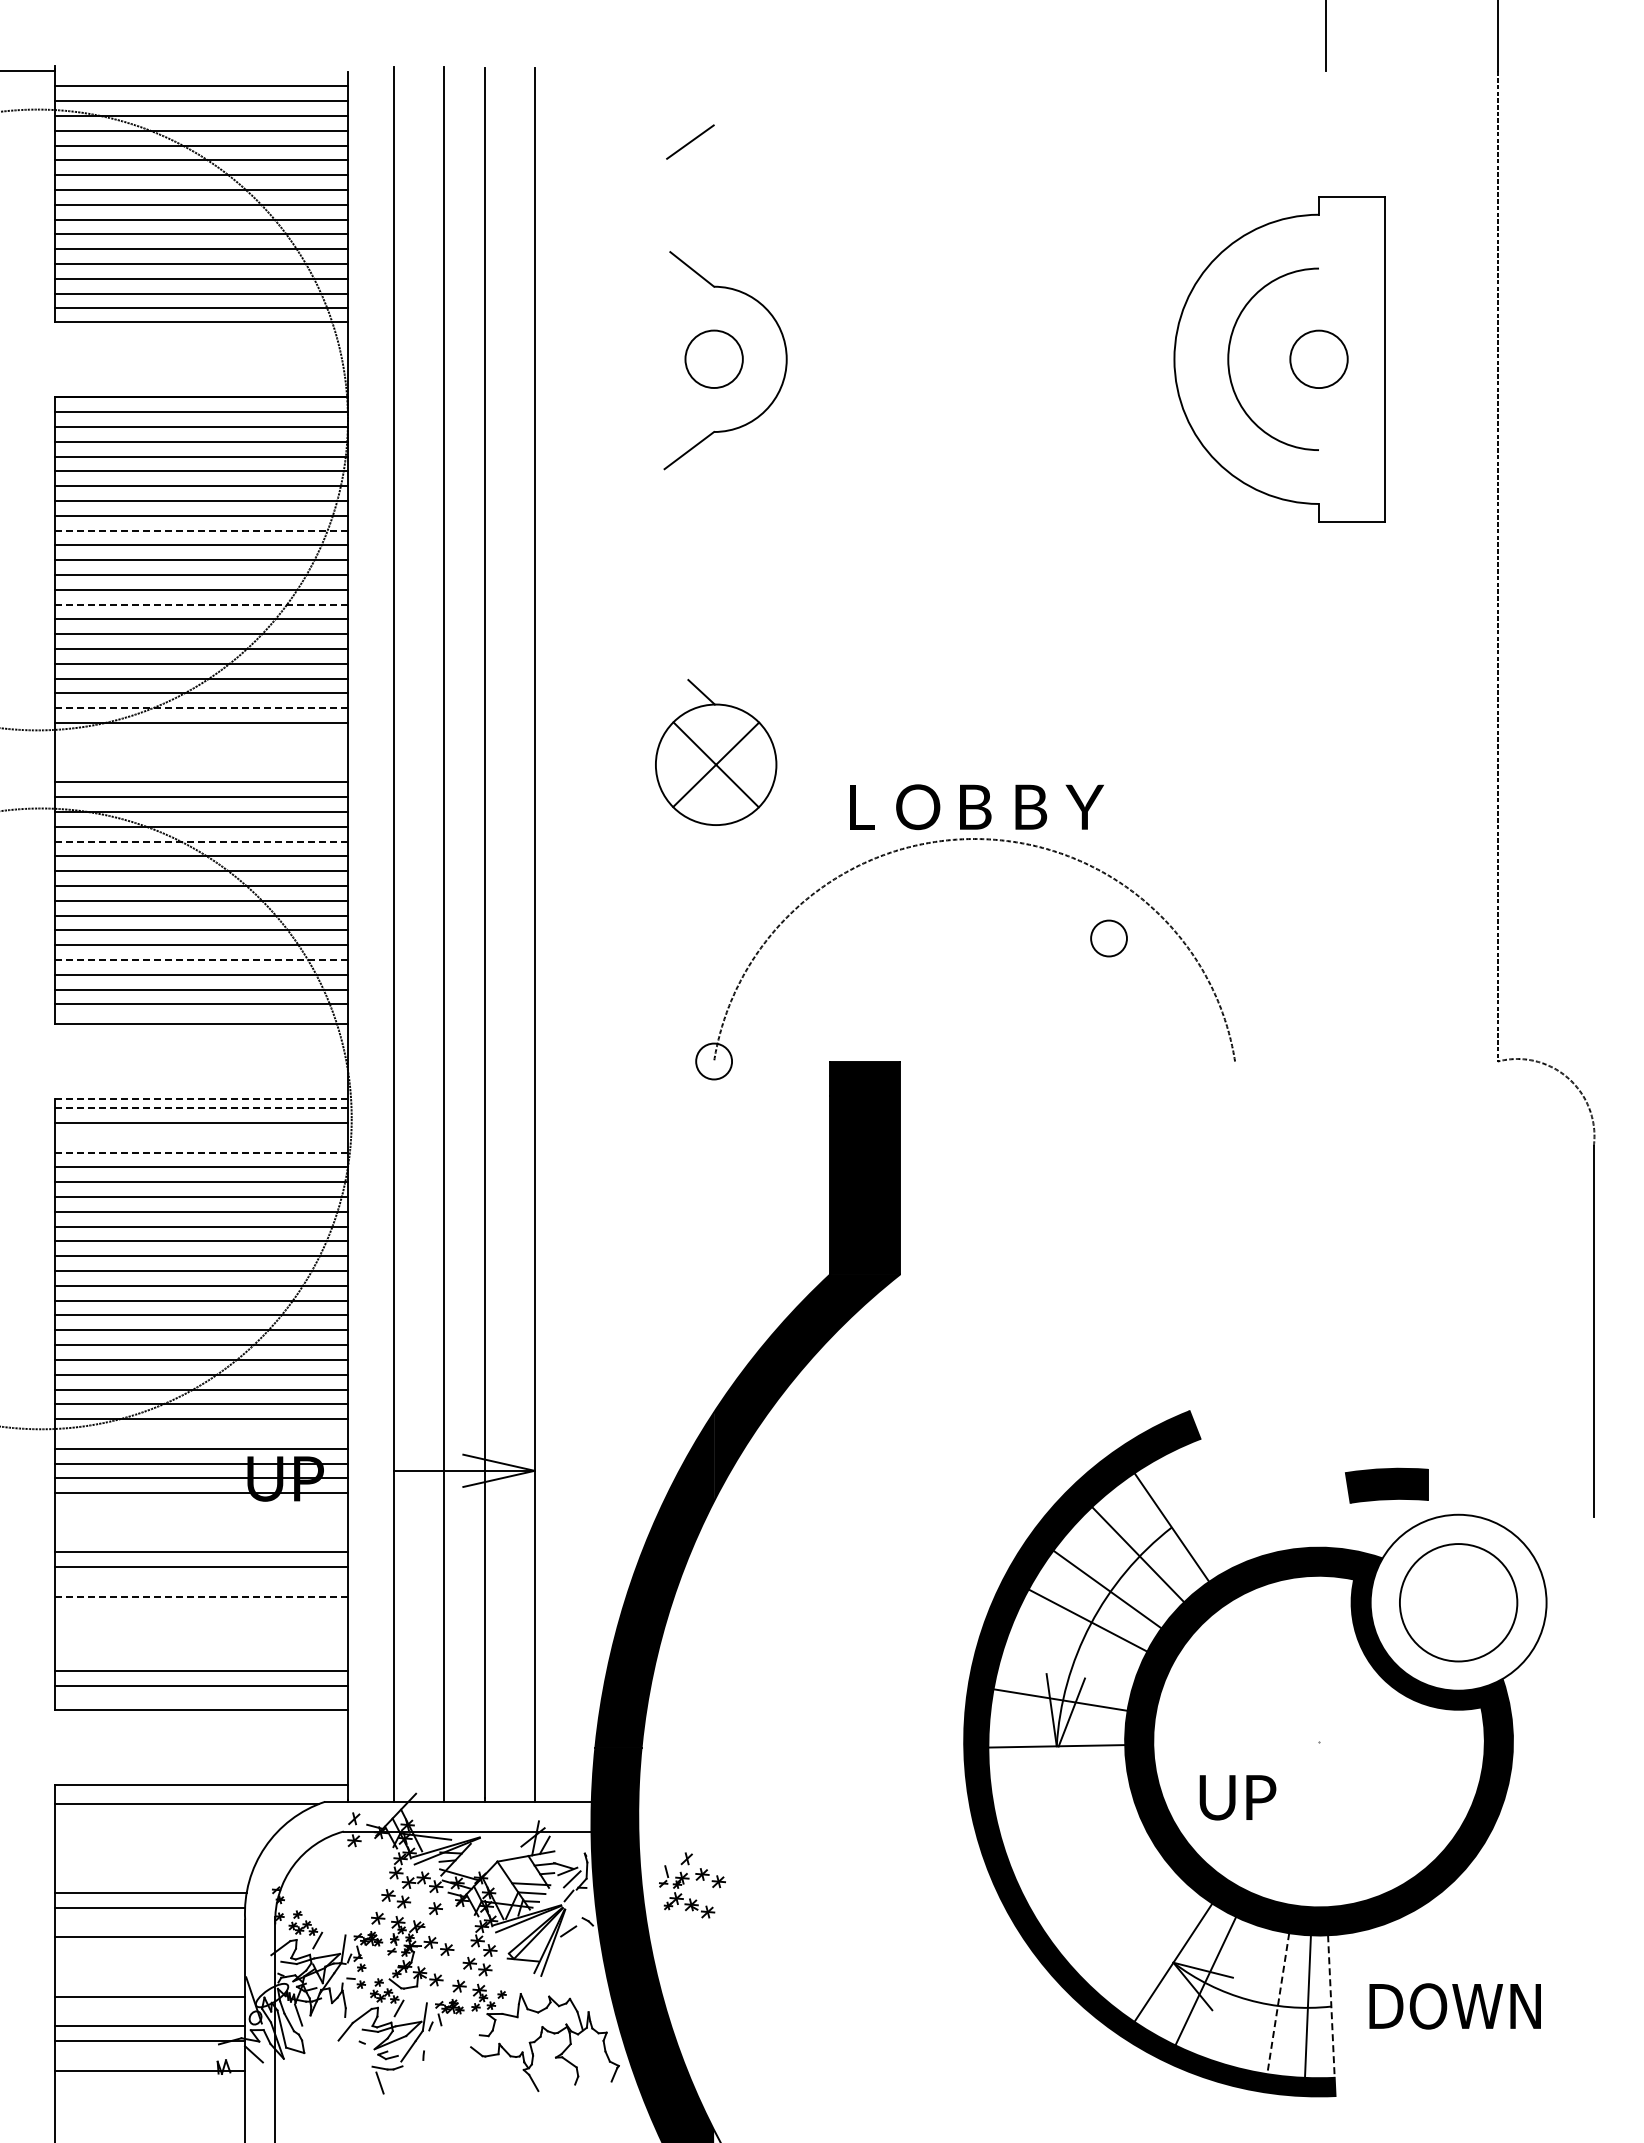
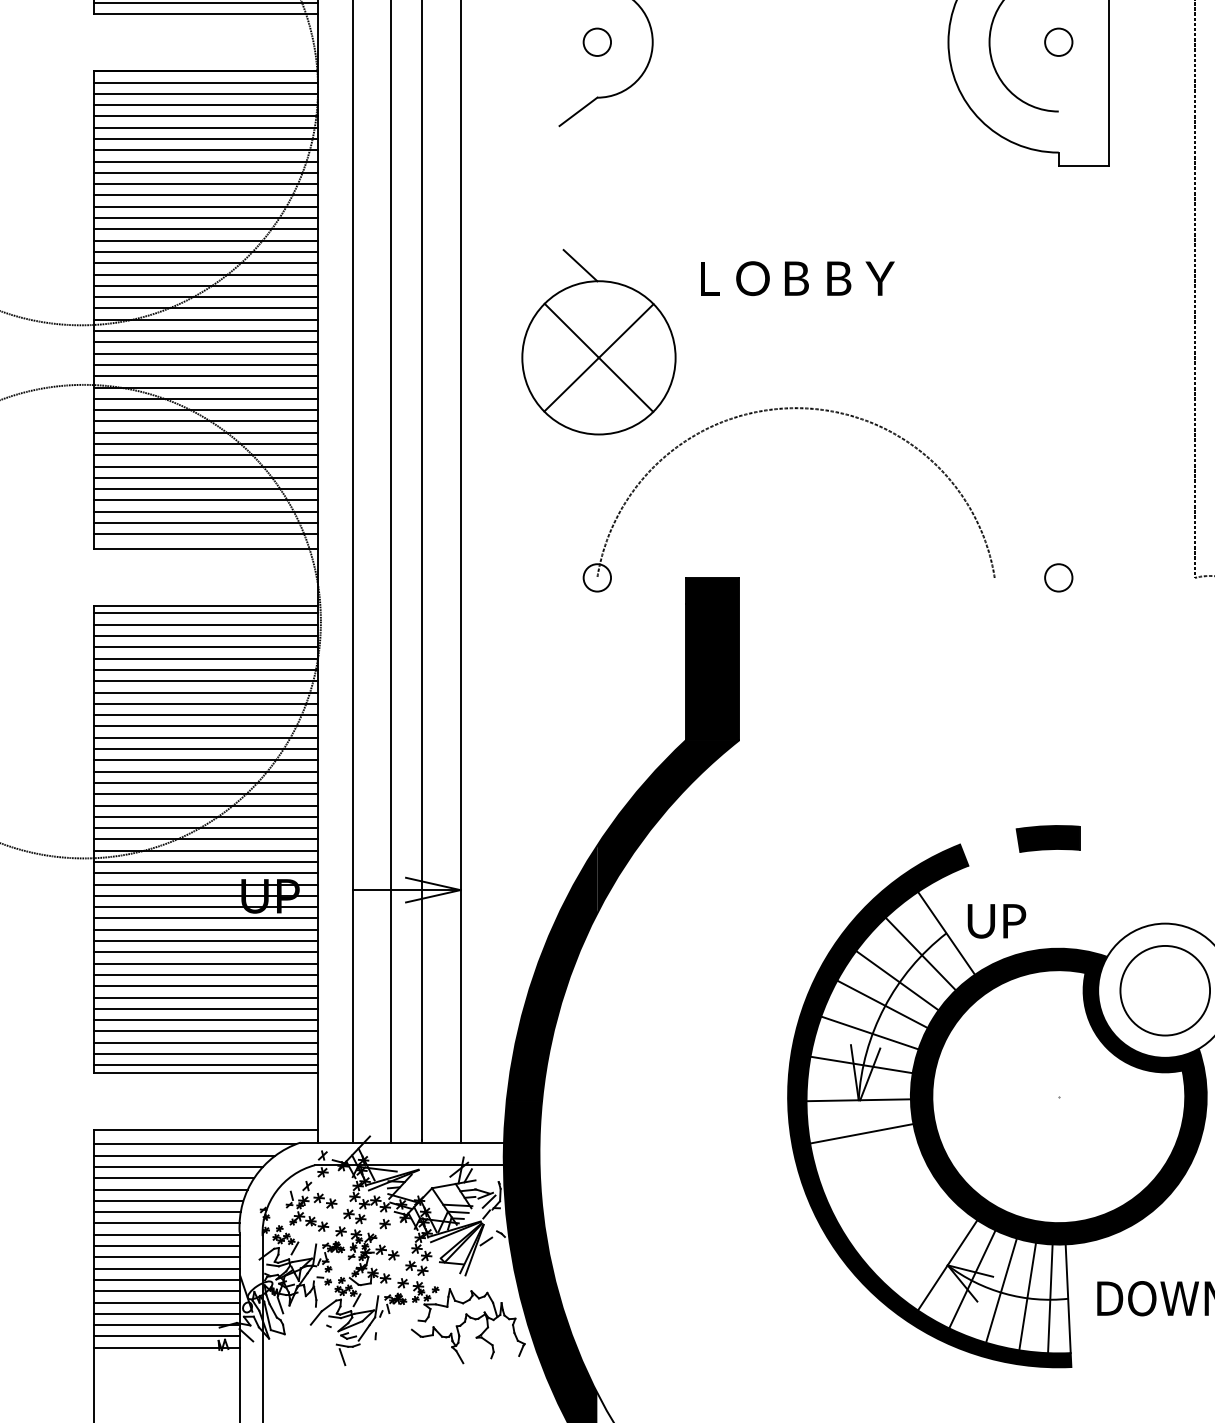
circle: (713, 359) -> (596, 42), size x0.62
circle: (1318, 359) -> (1058, 42), size x0.62
line: (201, 530) -> (206, 172), dashed -> solid
line: (201, 604) -> (206, 229), dashed -> solid
line: (201, 708) -> (206, 308), dashed -> solid
line: (201, 737) -> (206, 330), added
line: (201, 752) -> (206, 342), added
part: (715, 752) -> (598, 342), size x1.67
line: (201, 767) -> (206, 353), added
text: (976, 807) -> (797, 278), moved
line: (201, 841) -> (206, 410), dashed -> solid
circle: (1108, 938) -> (1058, 577), moved
line: (201, 960) -> (206, 500), dashed -> solid
line: (201, 1098) -> (206, 606), dashed -> solid
line: (201, 1108) -> (206, 613), dashed -> solid
line: (201, 1137) -> (206, 635), added
line: (201, 1152) -> (206, 647), dashed -> solid
line: (201, 1433) -> (206, 861), added
part: (1386, 1485) -> (1047, 838), moved
line: (201, 1508) -> (206, 918), added
line: (201, 1522) -> (206, 929), added
line: (201, 1537) -> (206, 940), added
line: (201, 1582) -> (206, 975), added
line: (201, 1596) -> (206, 985), dashed -> solid
line: (201, 1611) -> (206, 997), added
line: (201, 1626) -> (206, 1008), added
line: (201, 1641) -> (206, 1020), added
line: (201, 1656) -> (206, 1031), added
line: (1071, 1657) -> (869, 1032), added
line: (201, 1700) -> (206, 1065), added
line: (1060, 1790) -> (861, 1133), added
text: (1237, 1797) -> (996, 921), moved
line: (173, 1818) -> (184, 1155), added
line: (164, 1833) -> (178, 1166), added
line: (159, 1848) -> (174, 1178), added
line: (154, 1863) -> (170, 1189), added
line: (152, 1878) -> (168, 1201), added
part: (696, 1880) -> (314, 1202), moved
line: (149, 1922) -> (166, 1234), added
line: (149, 1952) -> (166, 1257), added
line: (149, 1967) -> (166, 1268), added
line: (149, 1981) -> (166, 1279), added
line: (1243, 1995) -> (1001, 1290), added
line: (1278, 2004) -> (1027, 1297), dashed -> solid
line: (1331, 2007) -> (1068, 1299), dashed -> solid
line: (149, 2011) -> (166, 1302), added
line: (149, 2055) -> (166, 1336), added

